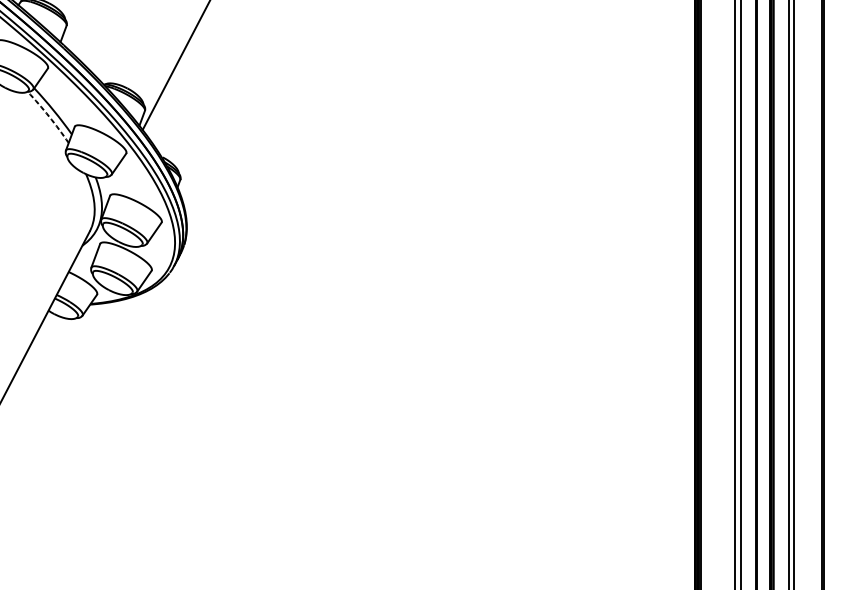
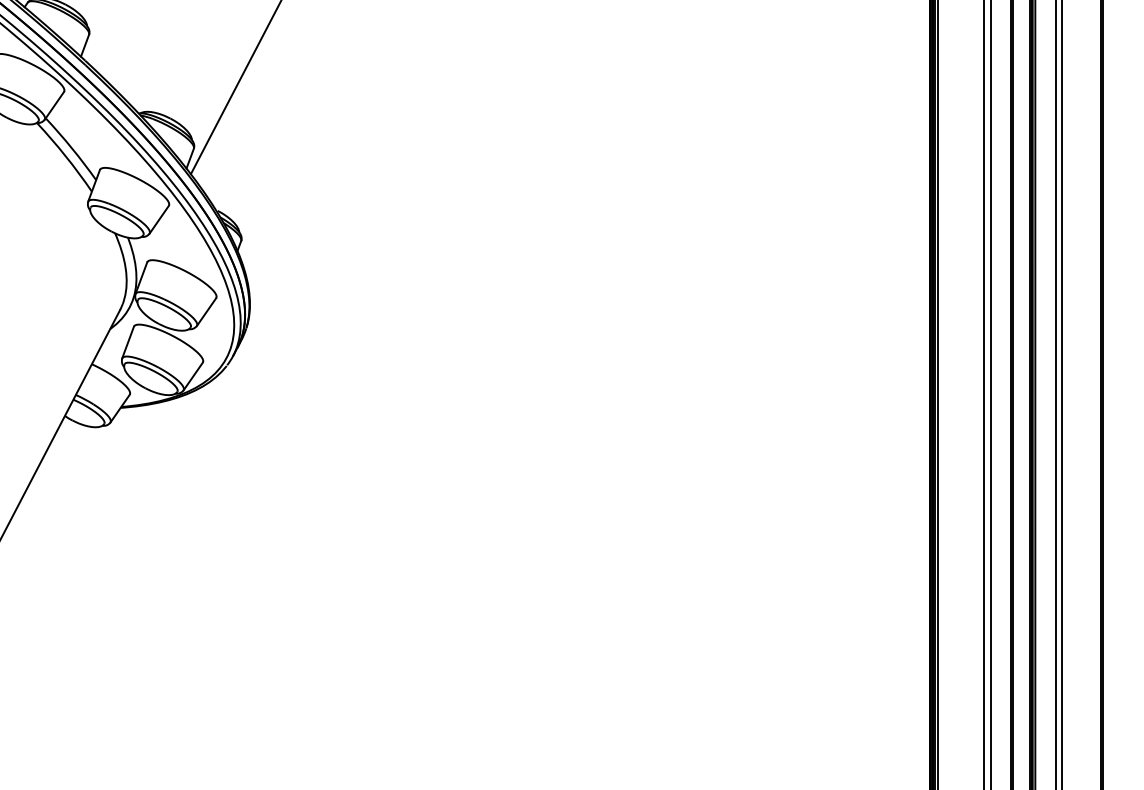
arc: (48, 116) -> (65, 156), dashed -> solid

